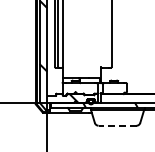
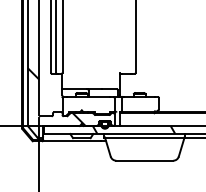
line: (117, 125) -> (144, 160), dashed -> solid

